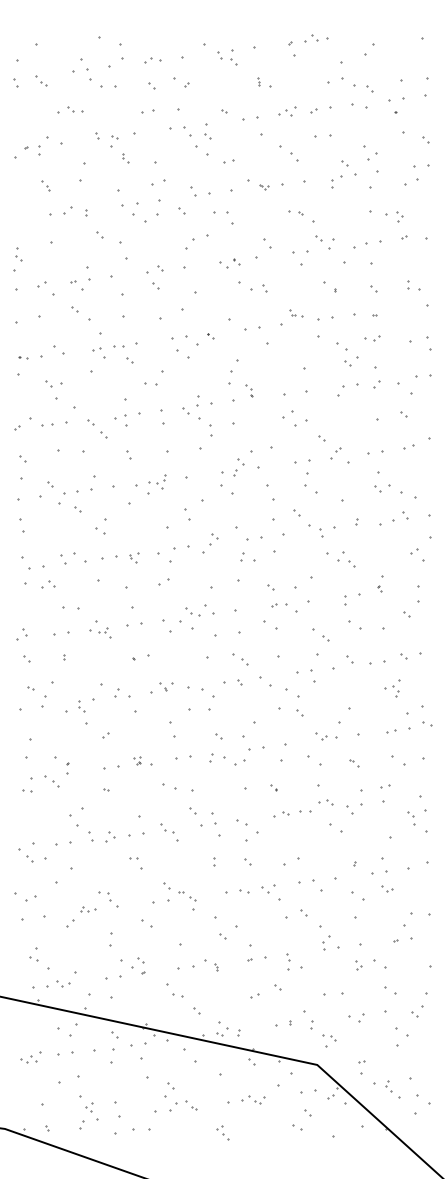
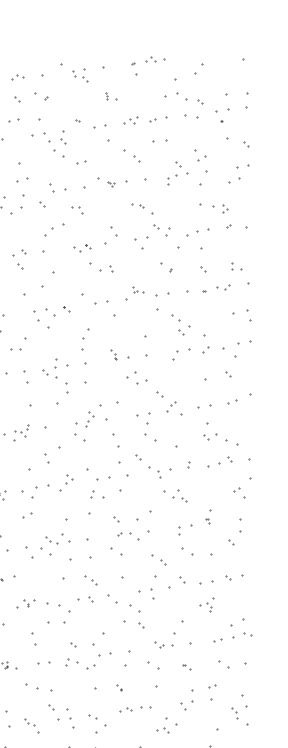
part: (223, 217) -> (76, 209), size x0.62
part: (372, 338) -> (223, 287), moved
part: (249, 390) -> (113, 354), moved
part: (392, 688) -> (206, 604), moved
part: (325, 802) -> (162, 730), moved

